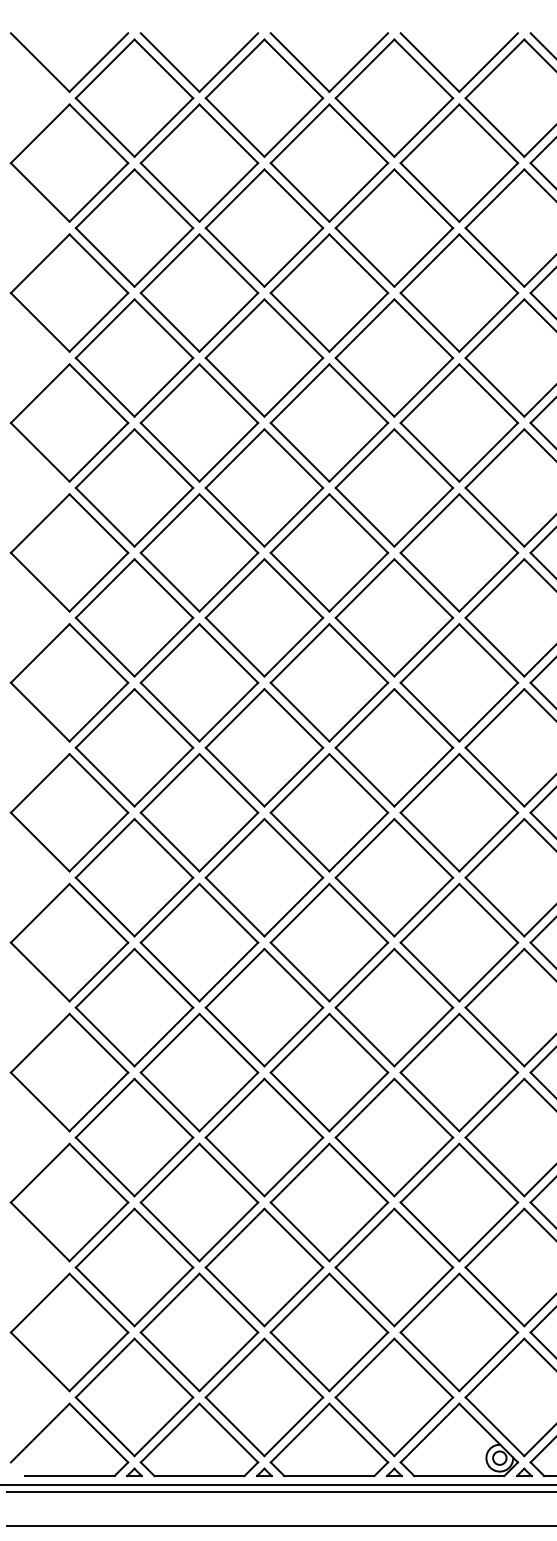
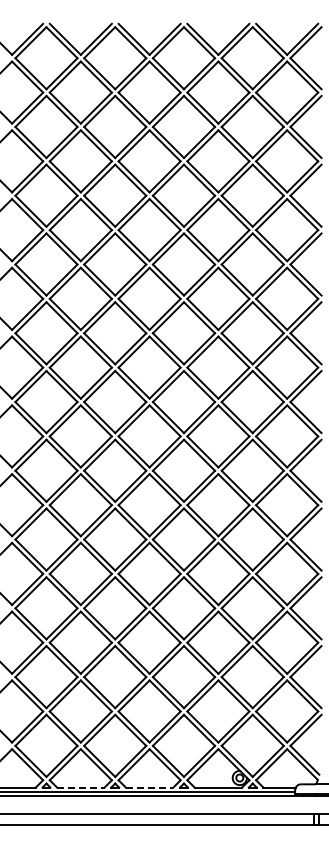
line: (198, 1476) -> (80, 787), solid -> dashed
line: (329, 1476) -> (149, 787), solid -> dashed

